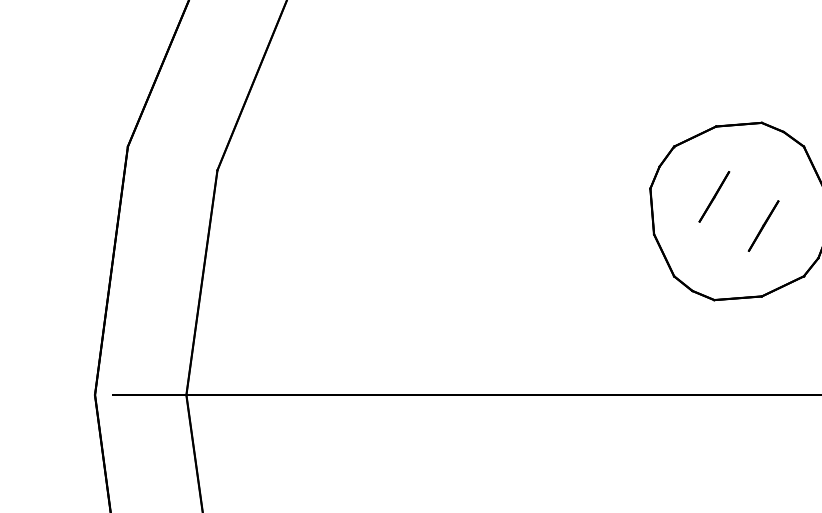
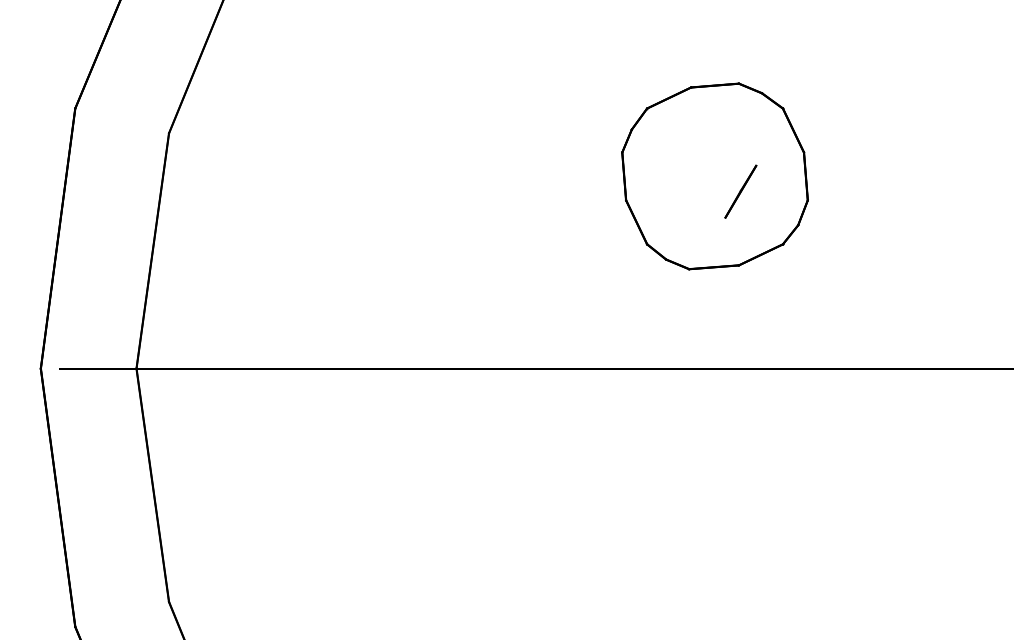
line: (713, 197) -> (688, 161), removed

